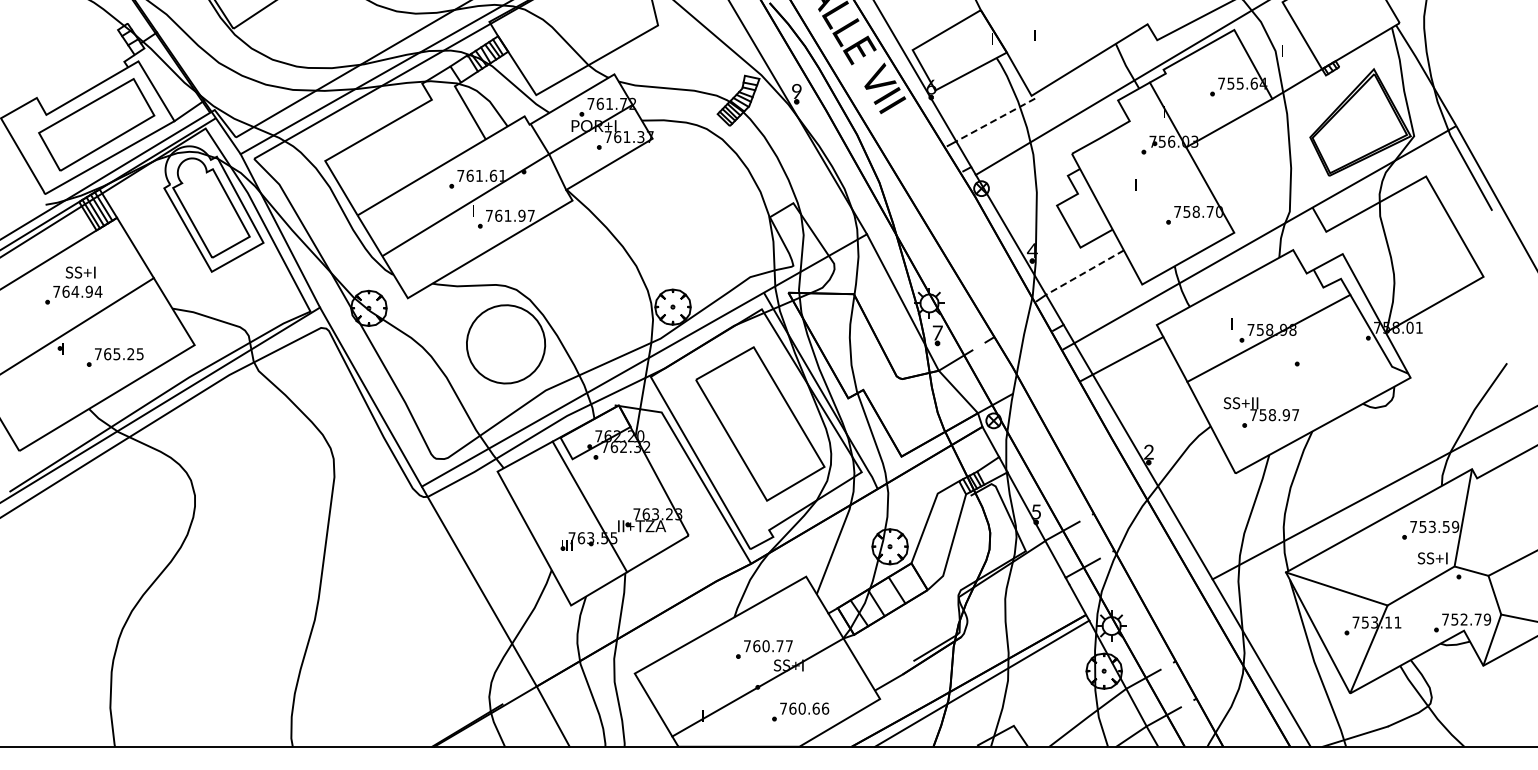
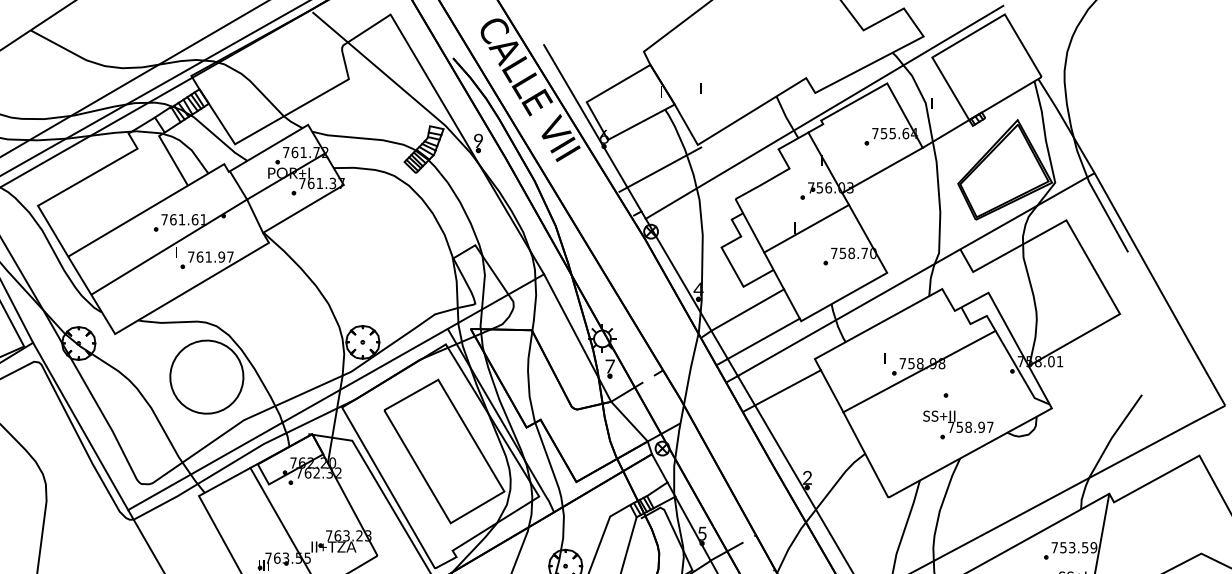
line: (995, 120) -> (664, 168), dashed -> solid
line: (1147, 185) -> (806, 228), added
line: (1084, 272) -> (747, 310), dashed -> solid
line: (1101, 302) -> (763, 338), added
part: (1261, 412) -> (958, 424), moved

